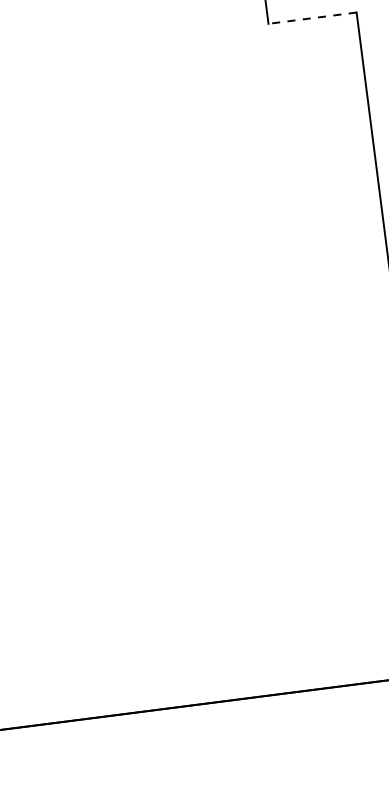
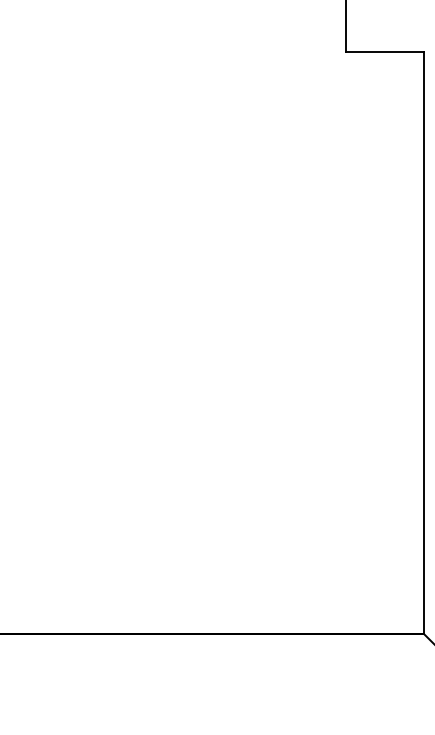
line: (312, 18) -> (384, 52), dashed -> solid

